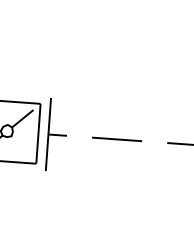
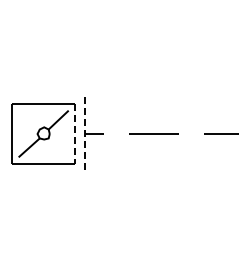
line: (38, 134) -> (75, 134), solid -> dashed
line: (48, 134) -> (85, 133), solid -> dashed

